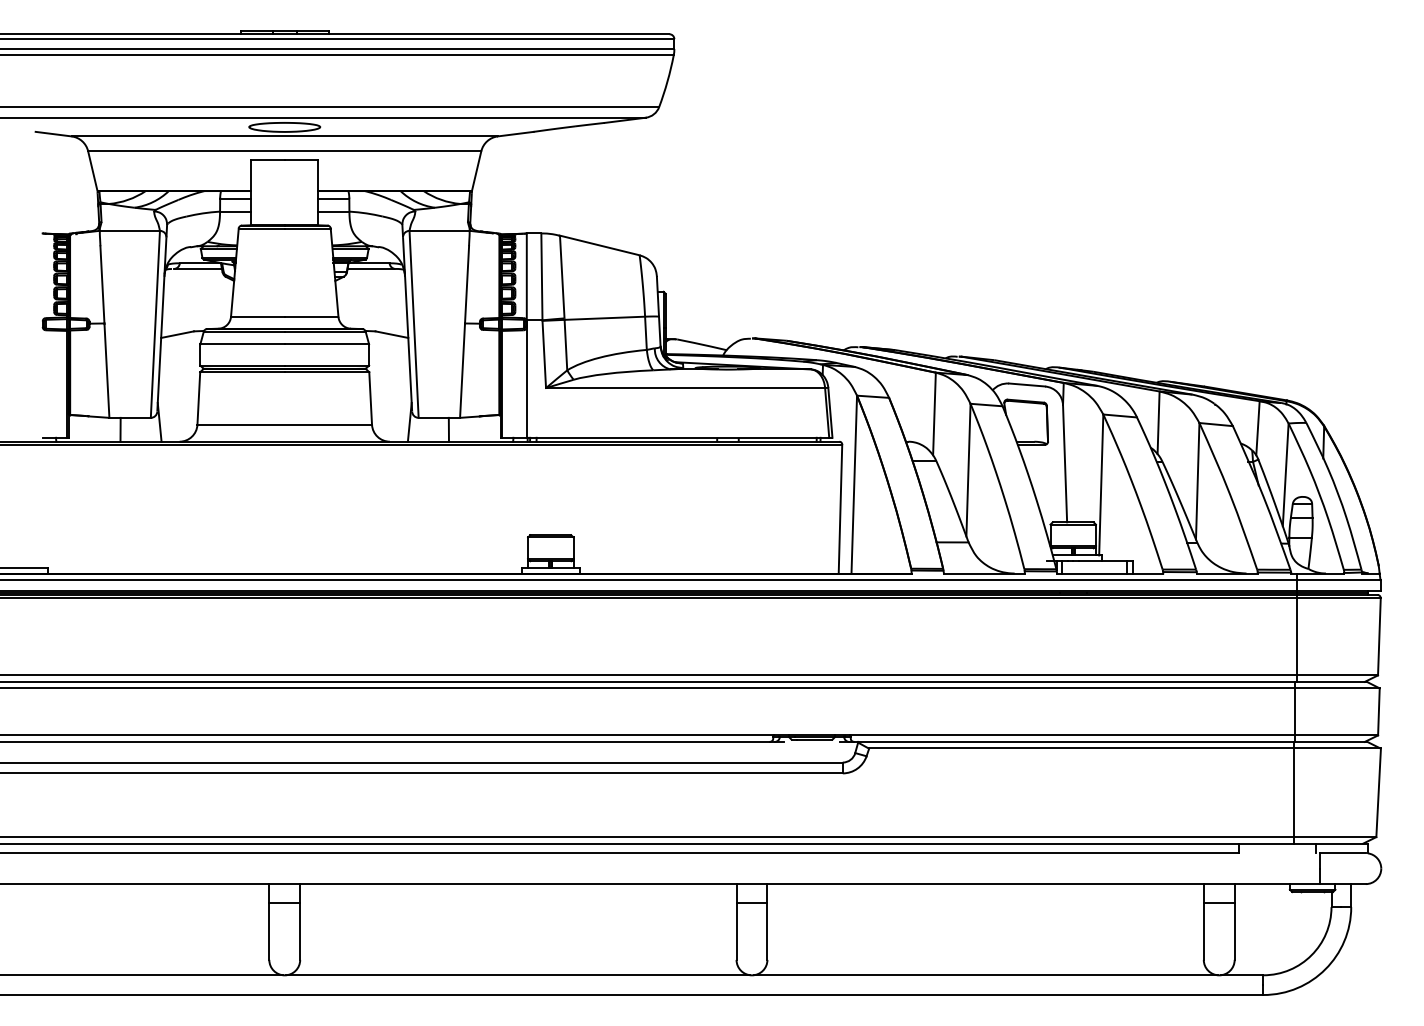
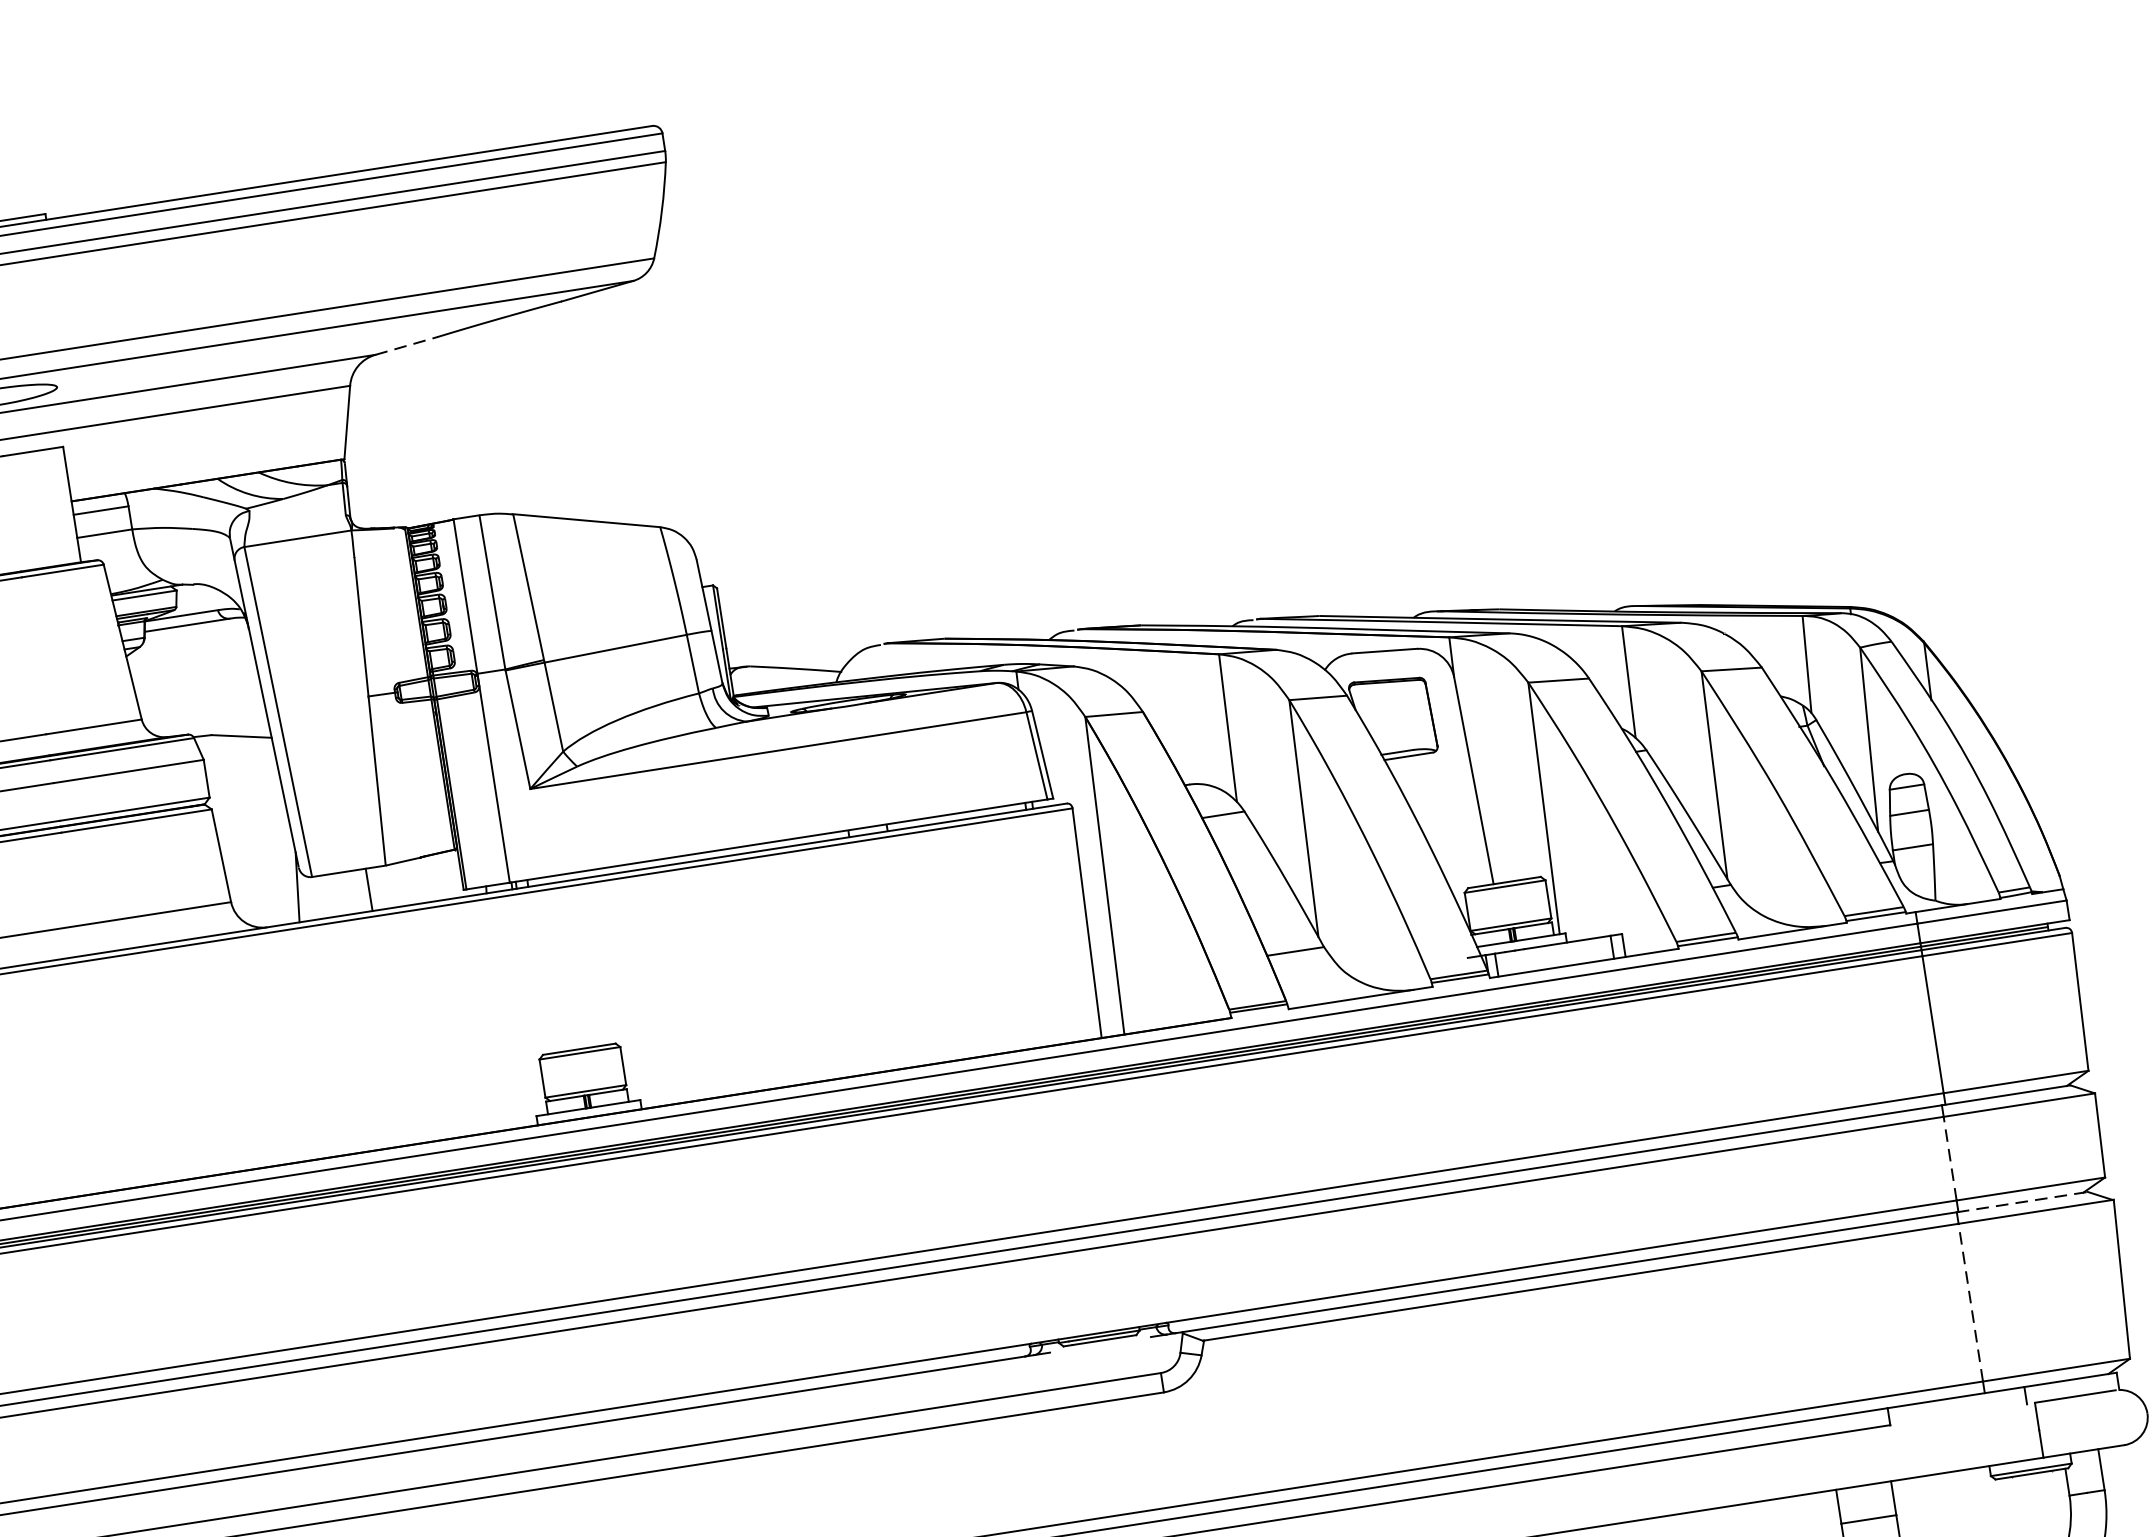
line: (516, 134) -> (408, 346), solid -> dashed
line: (1294, 711) -> (1949, 1157), solid -> dashed
line: (1330, 741) -> (2022, 1201), solid -> dashed
line: (1293, 792) -> (1970, 1302), solid -> dashed

